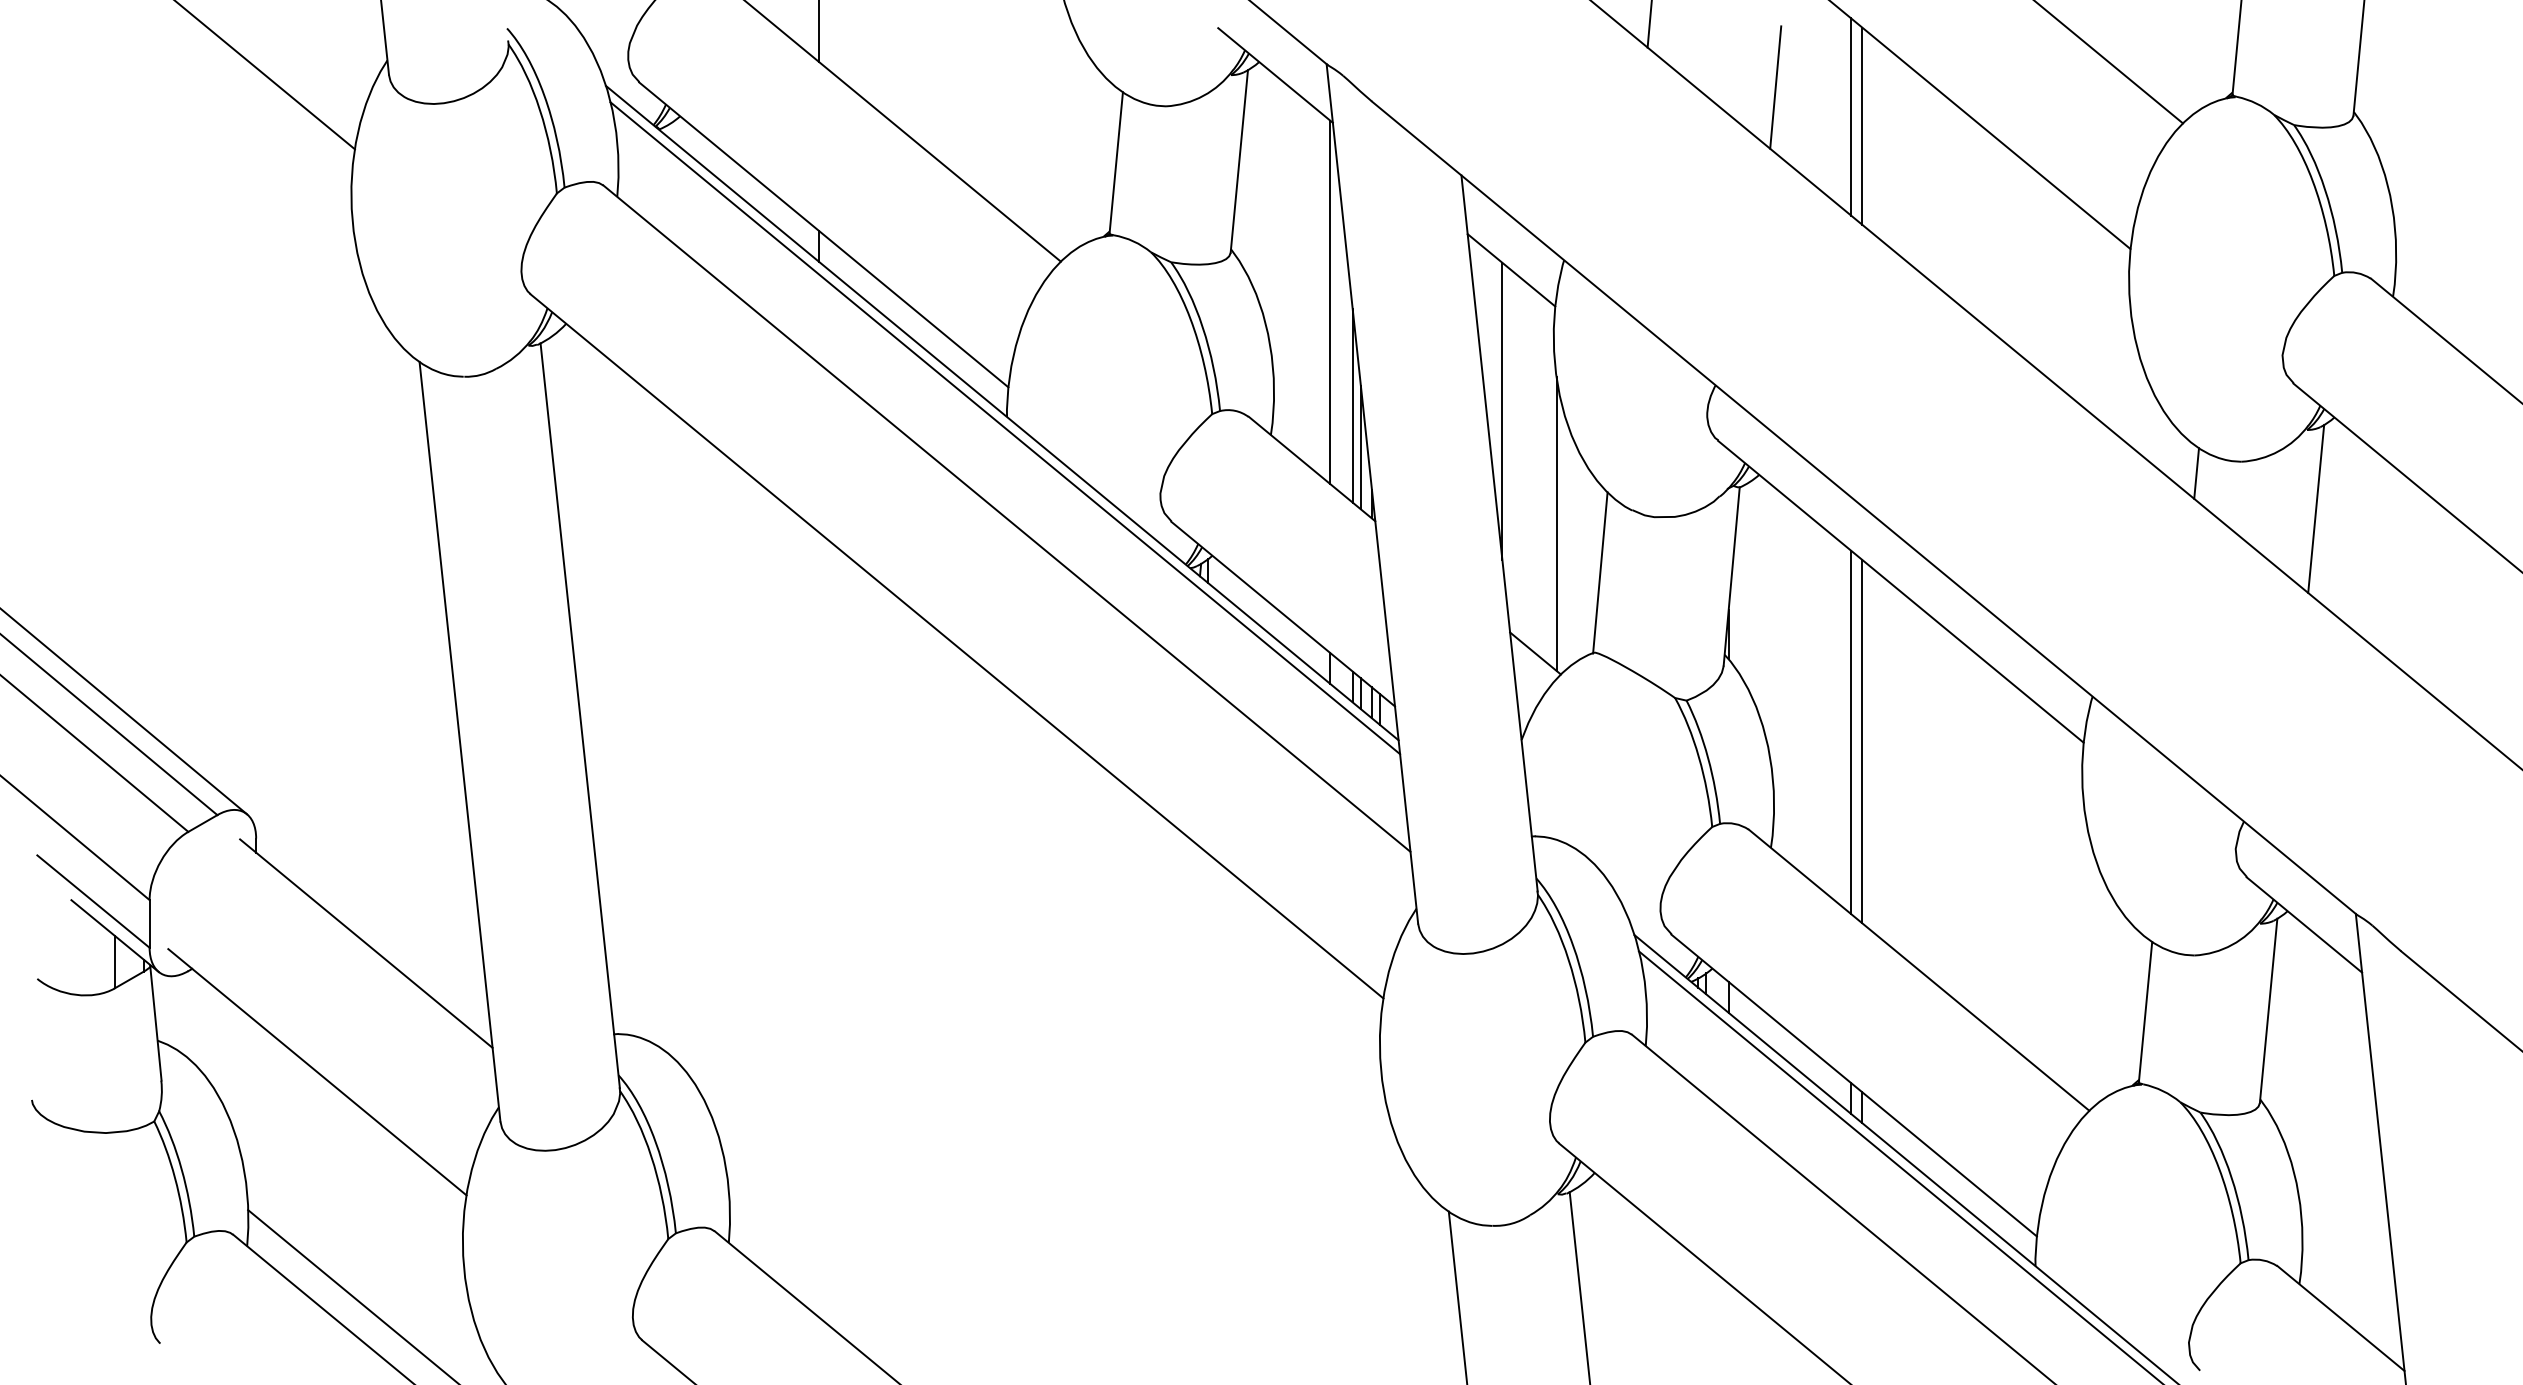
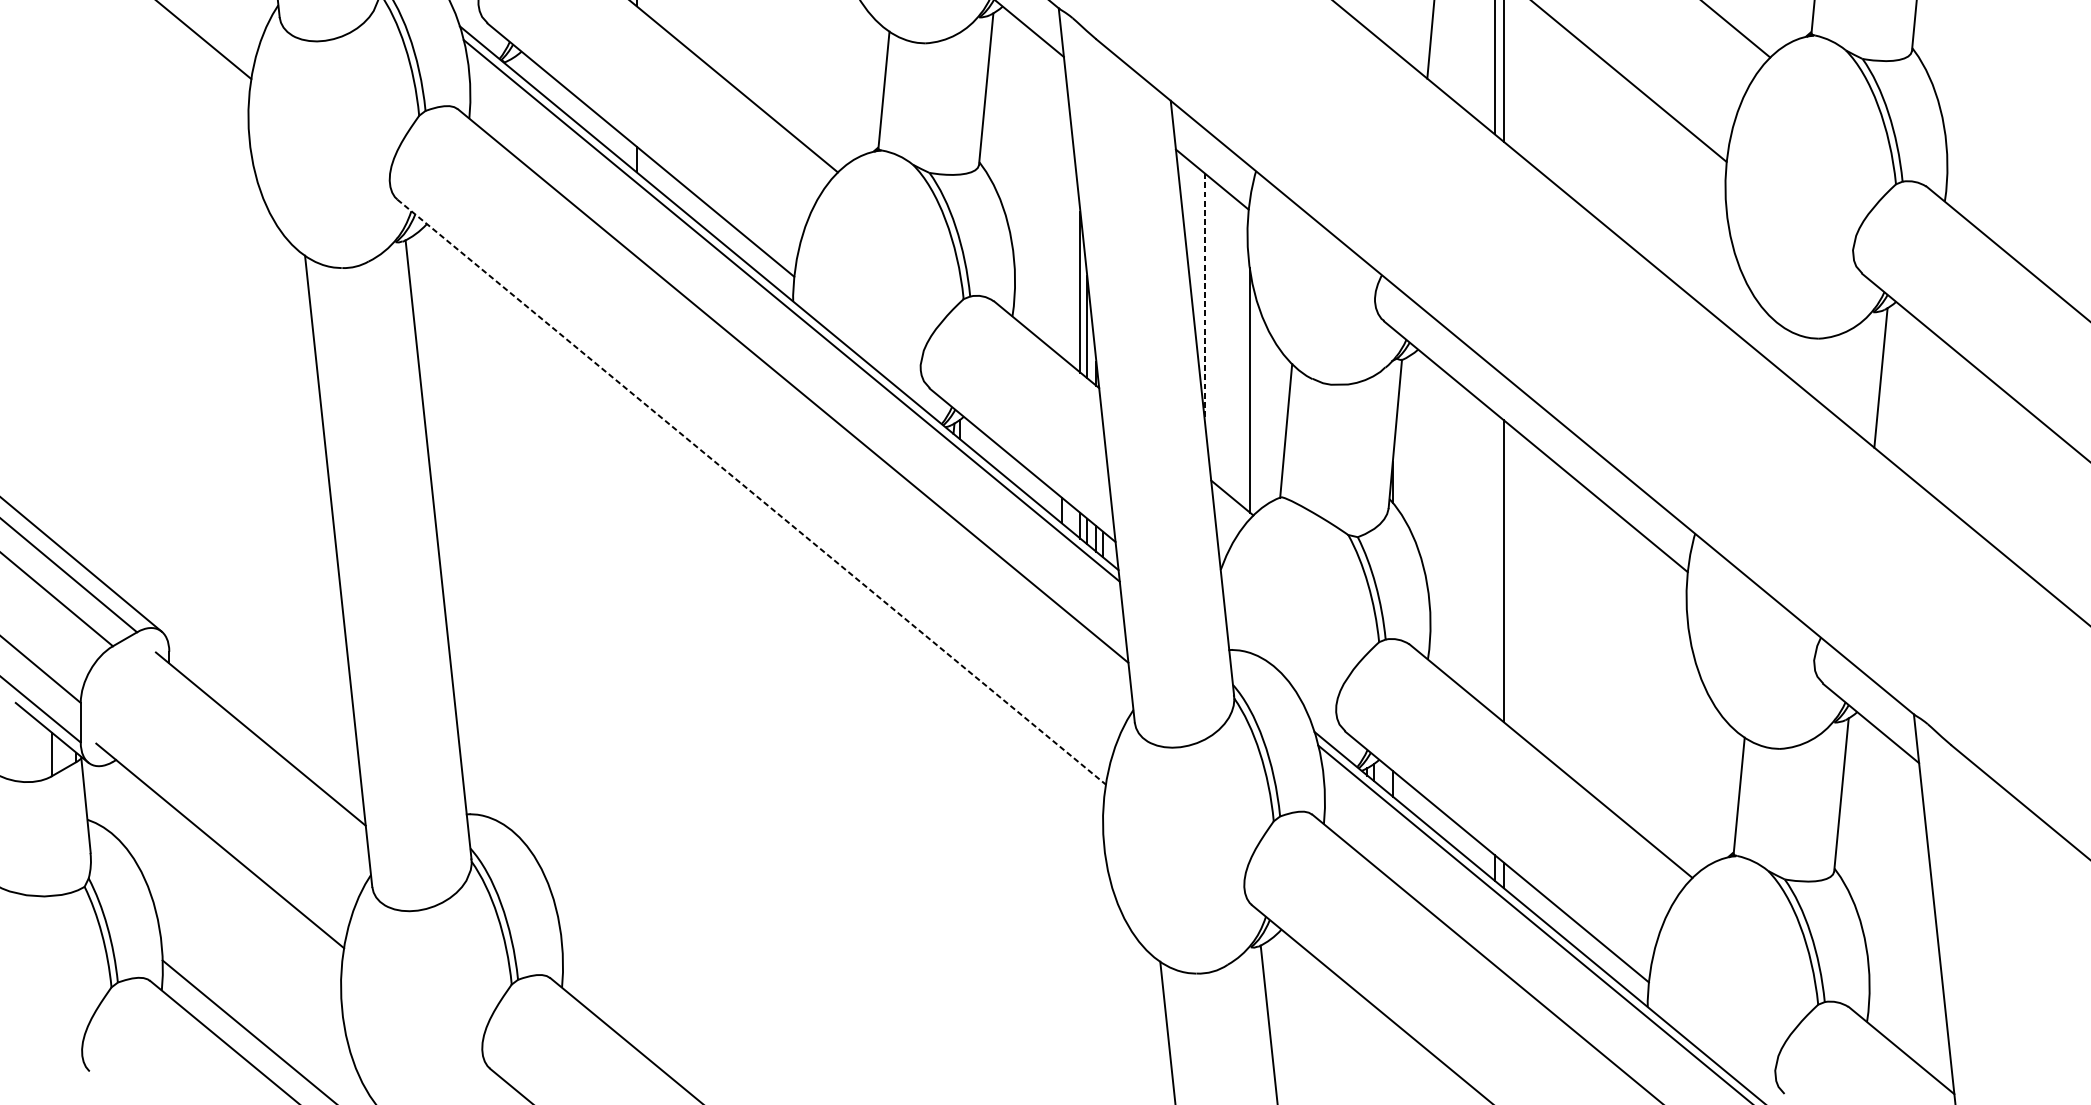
line: (1330, 302) -> (1061, 206), removed
line: (1502, 411) -> (1204, 296), solid -> dashed
line: (2196, 473) -> (1781, 348), removed
line: (957, 646) -> (752, 492), solid -> dashed
line: (1851, 732) -> (1494, 563), removed

